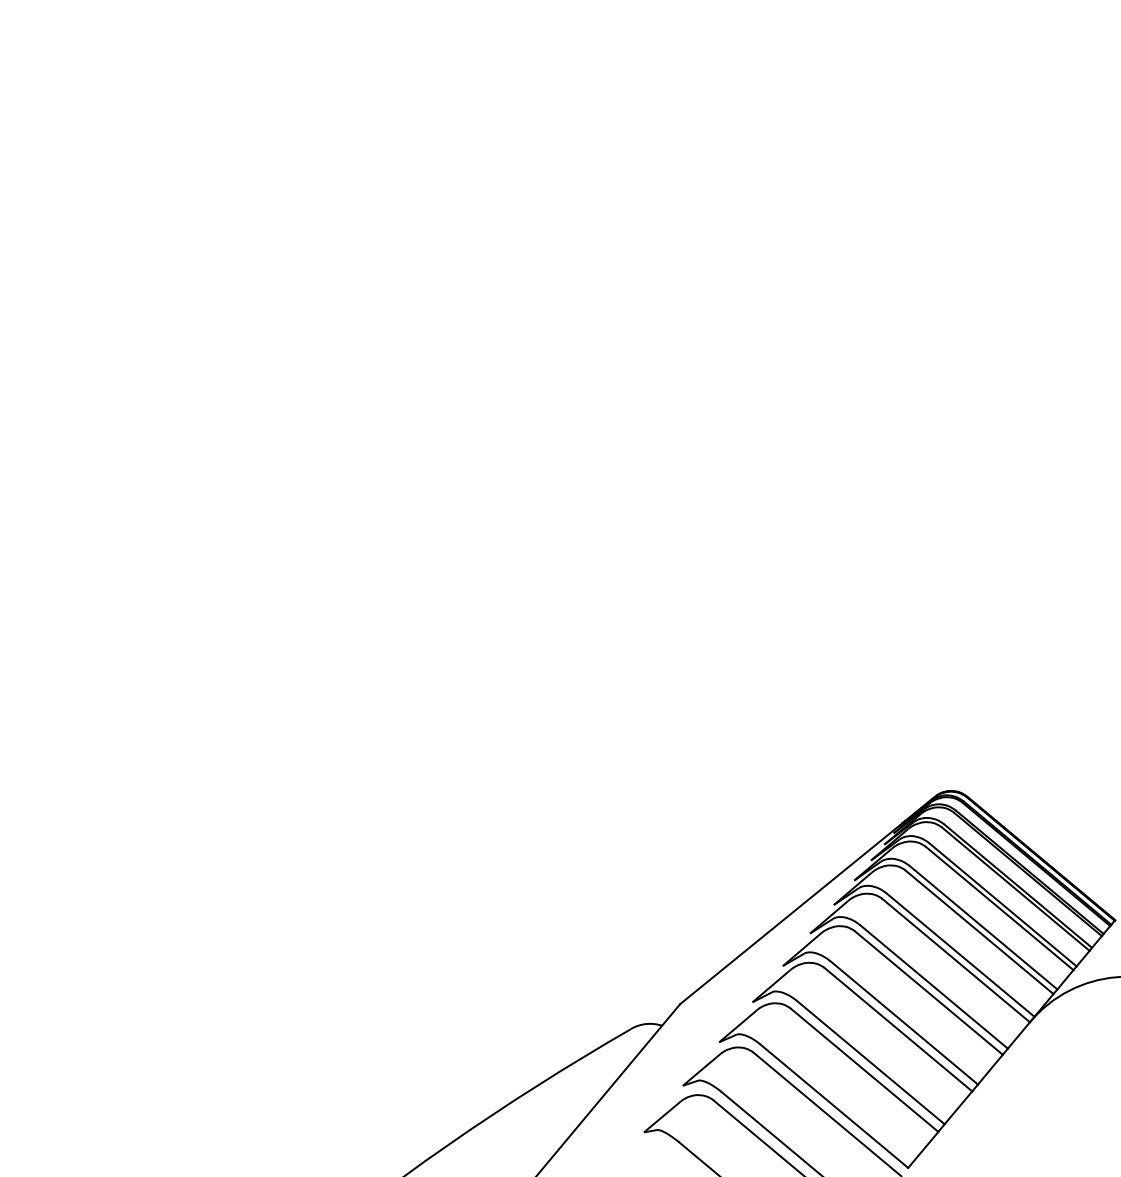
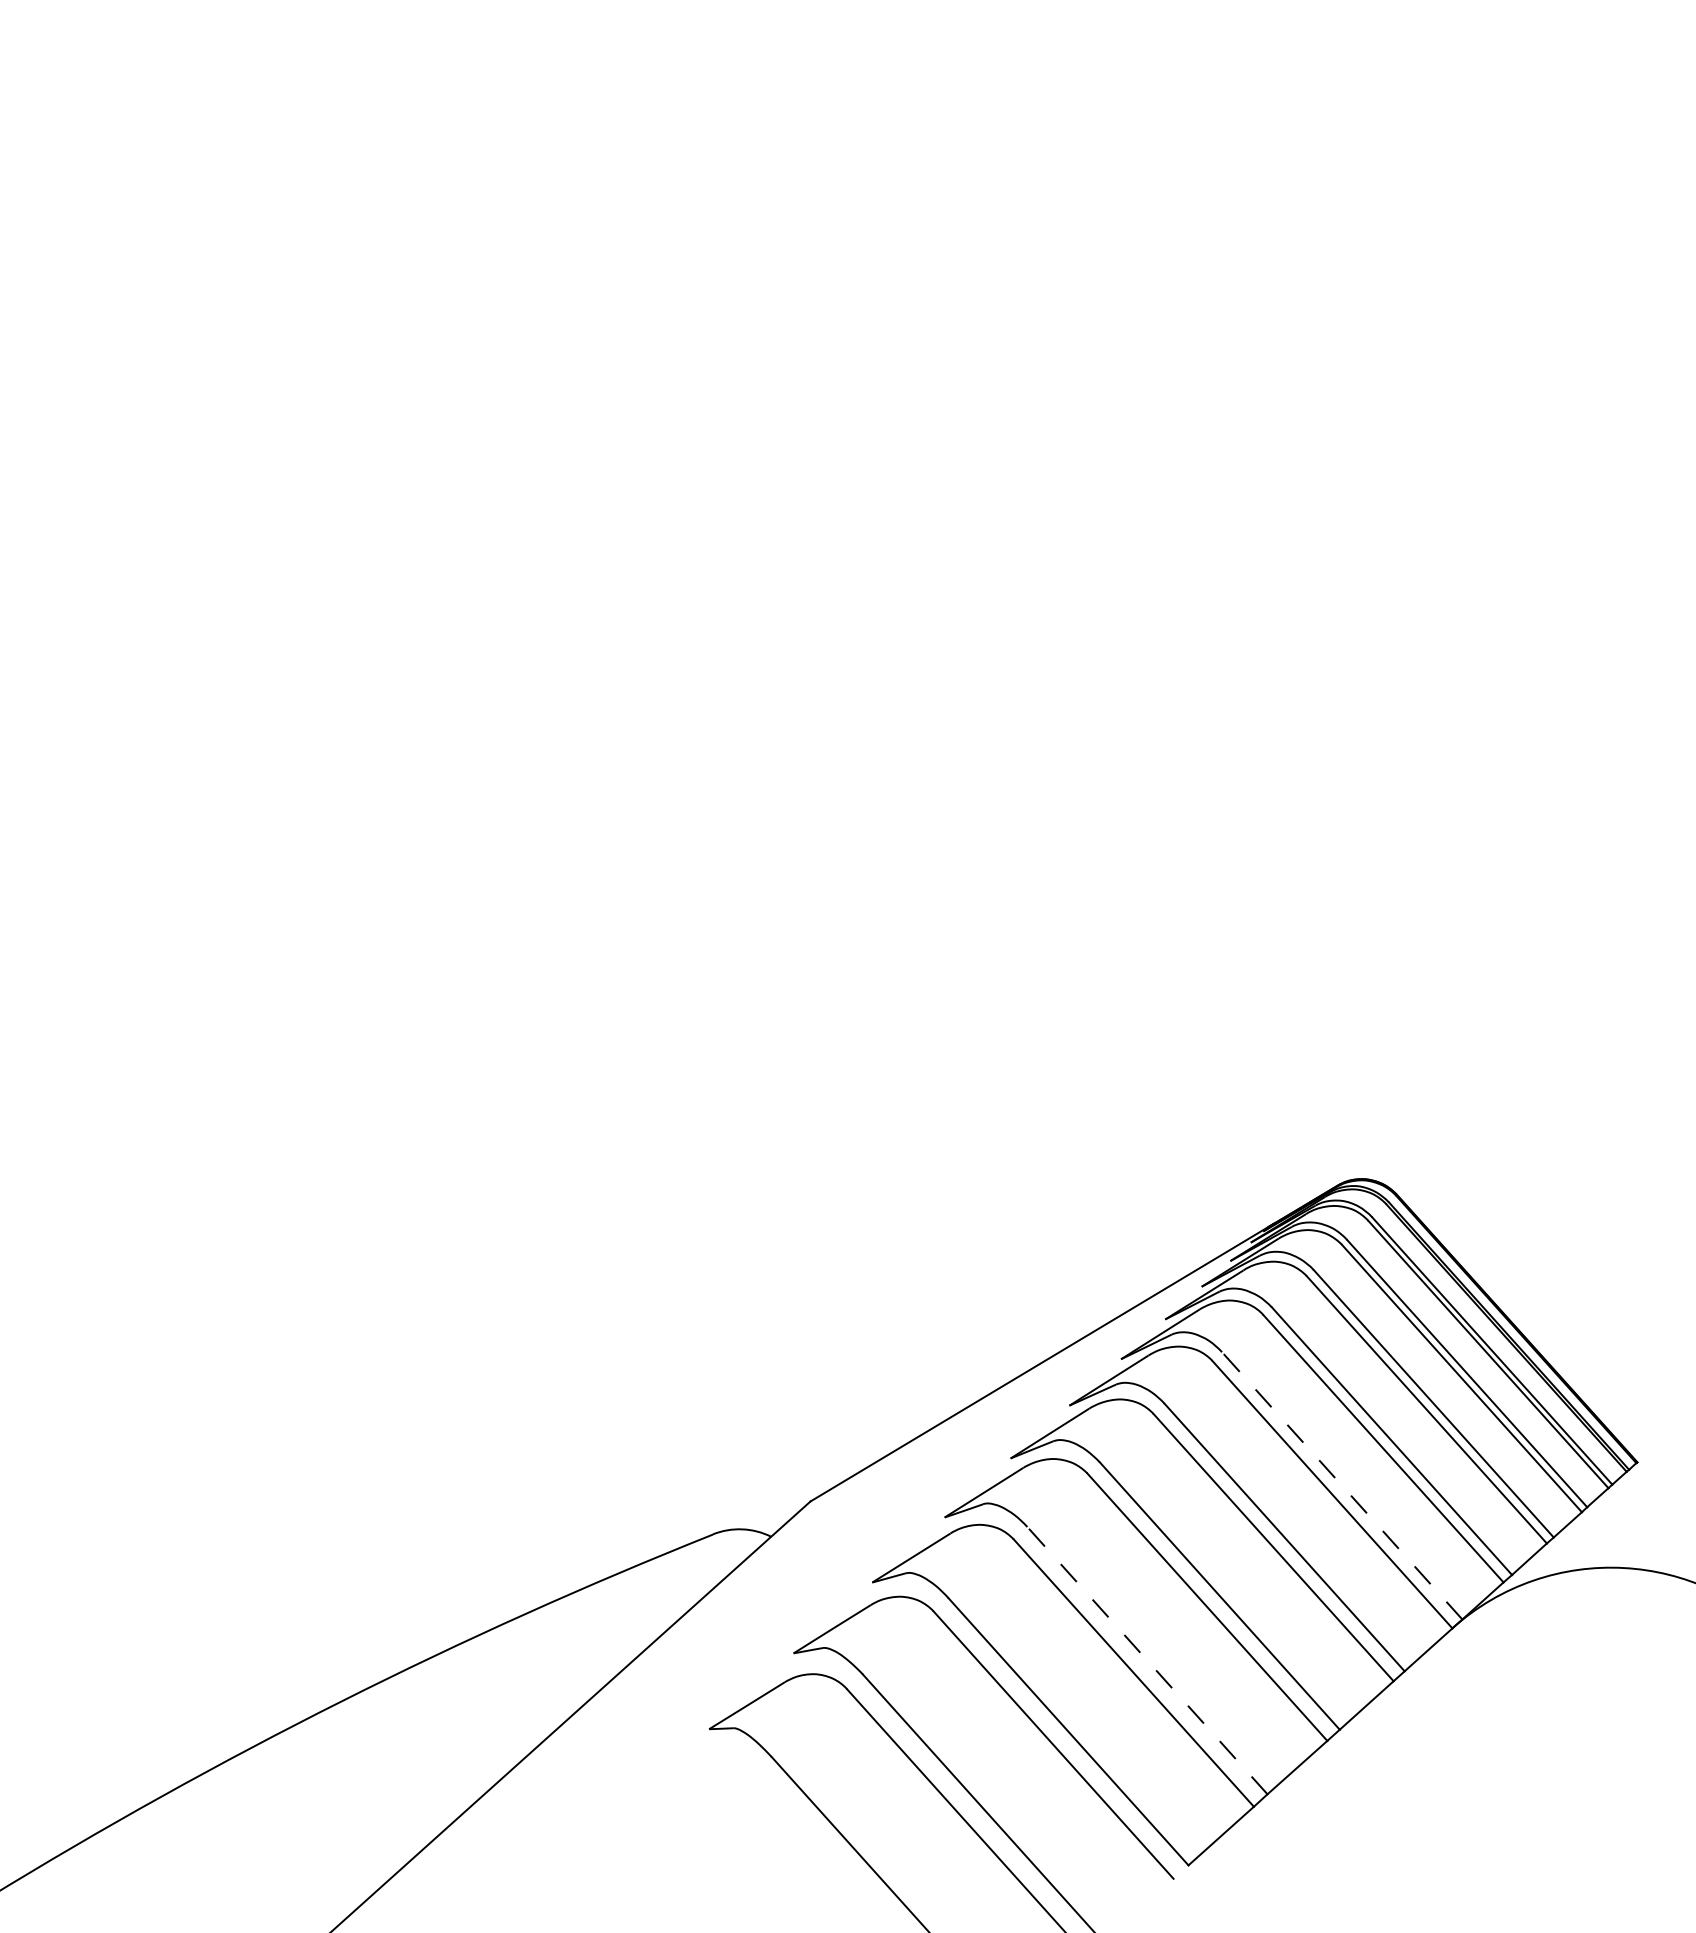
line: (960, 954) -> (1342, 1484), solid -> dashed
line: (870, 1062) -> (1146, 1660), solid -> dashed

